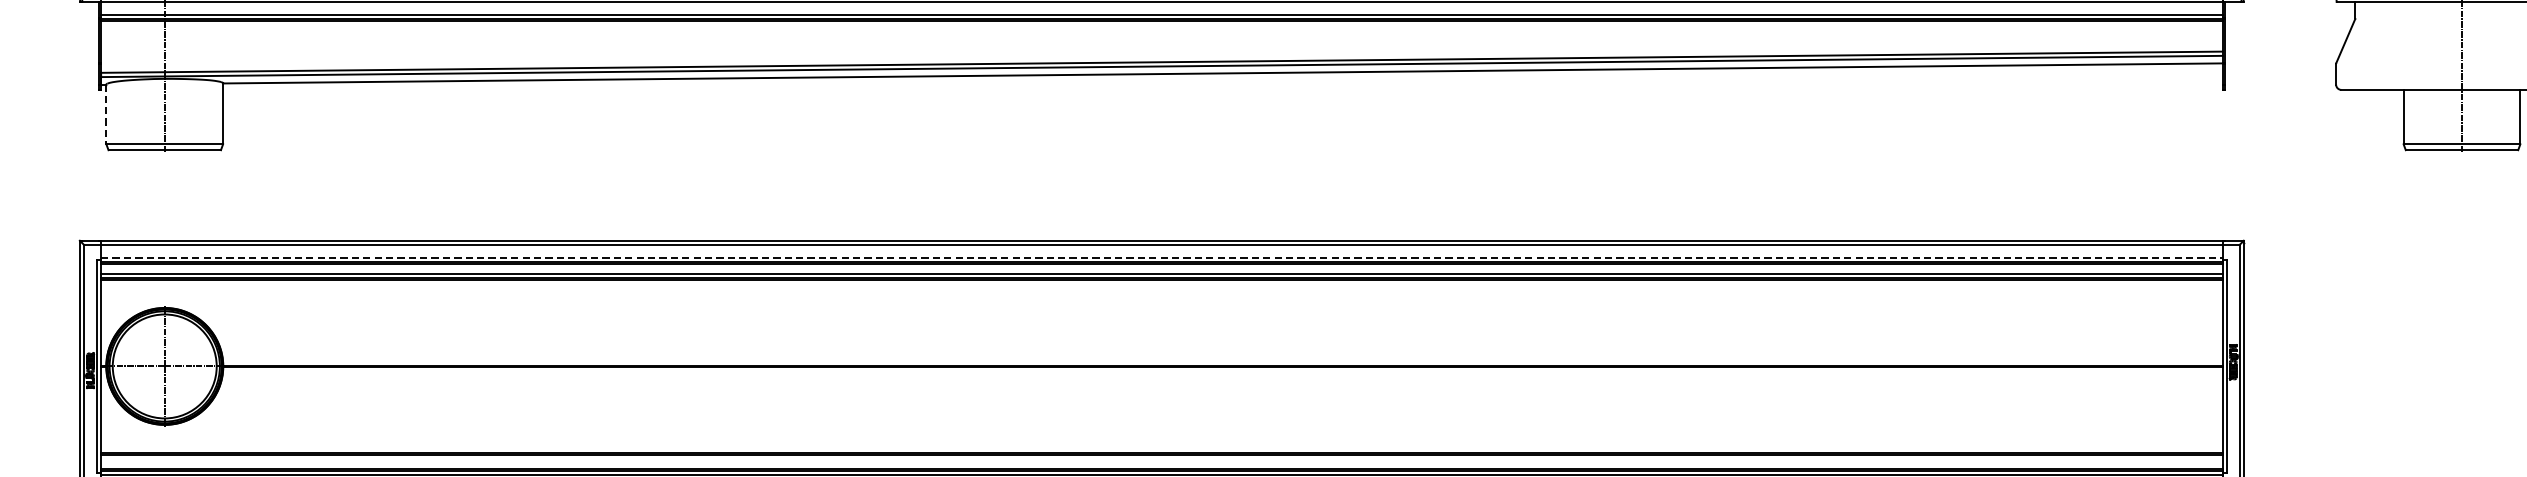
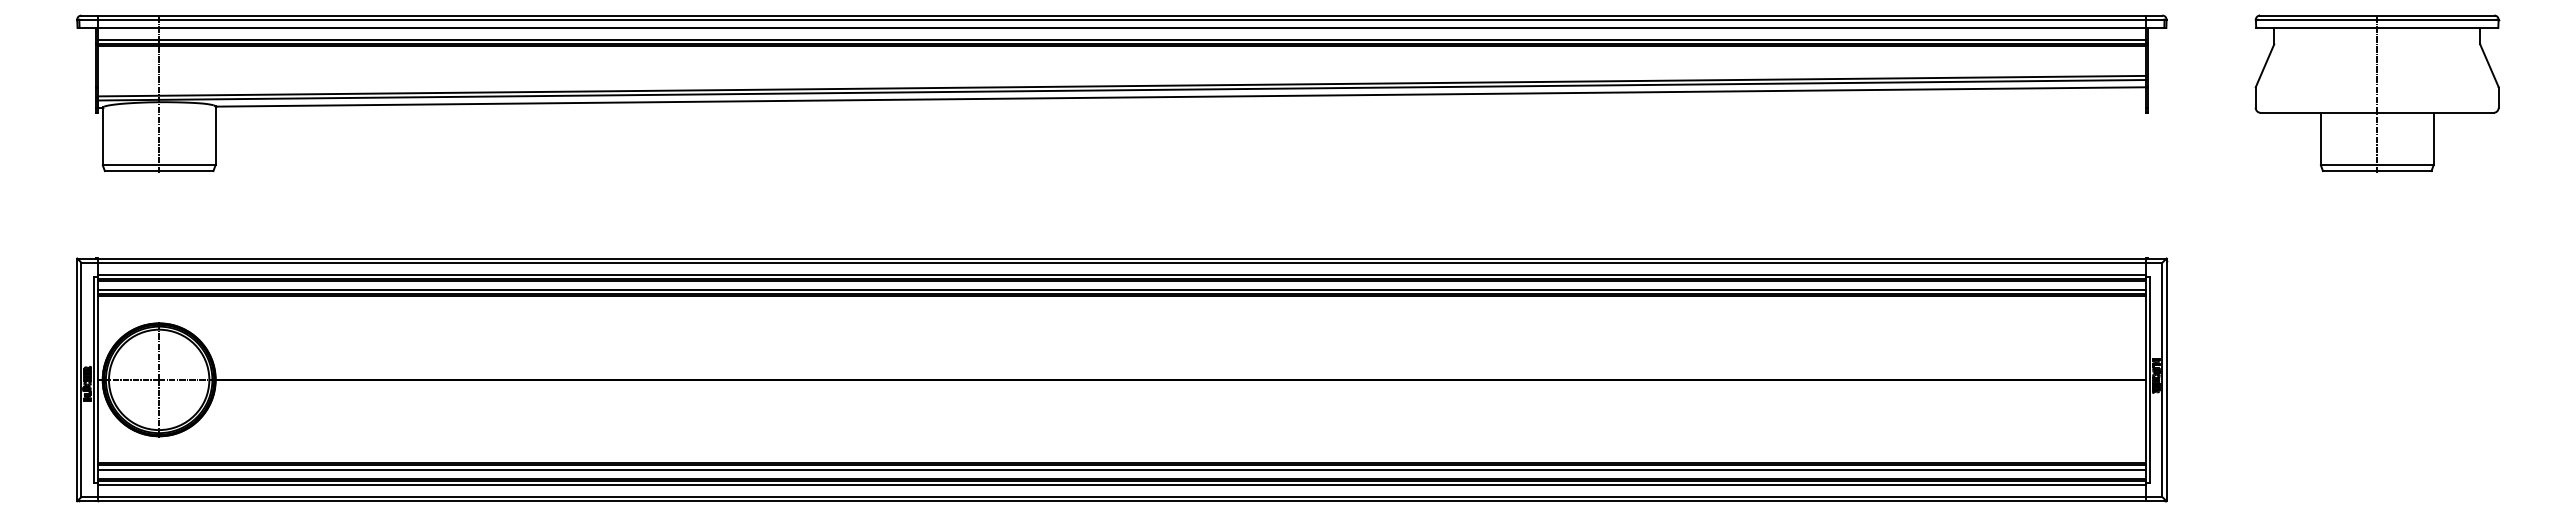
line: (106, 114) -> (102, 136), dashed -> solid
line: (1162, 257) -> (1122, 274), dashed -> solid
line: (1161, 459) -> (1121, 469), added

